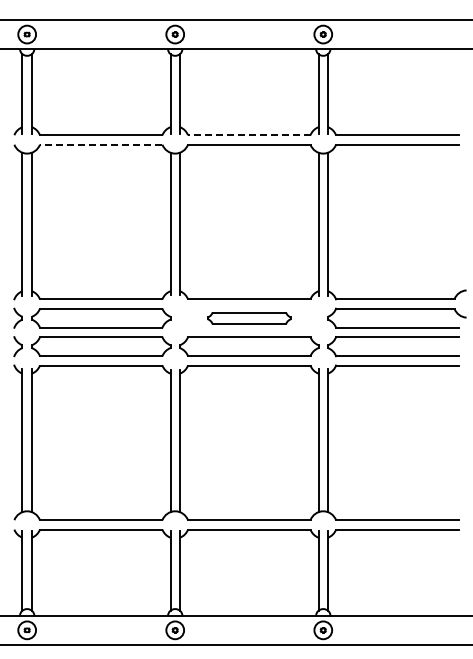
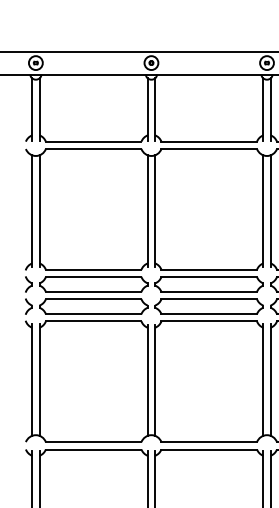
line: (248, 135) -> (208, 141), dashed -> solid
line: (100, 144) -> (93, 148), dashed -> solid
part: (249, 318) -> (209, 284), size x1.67

